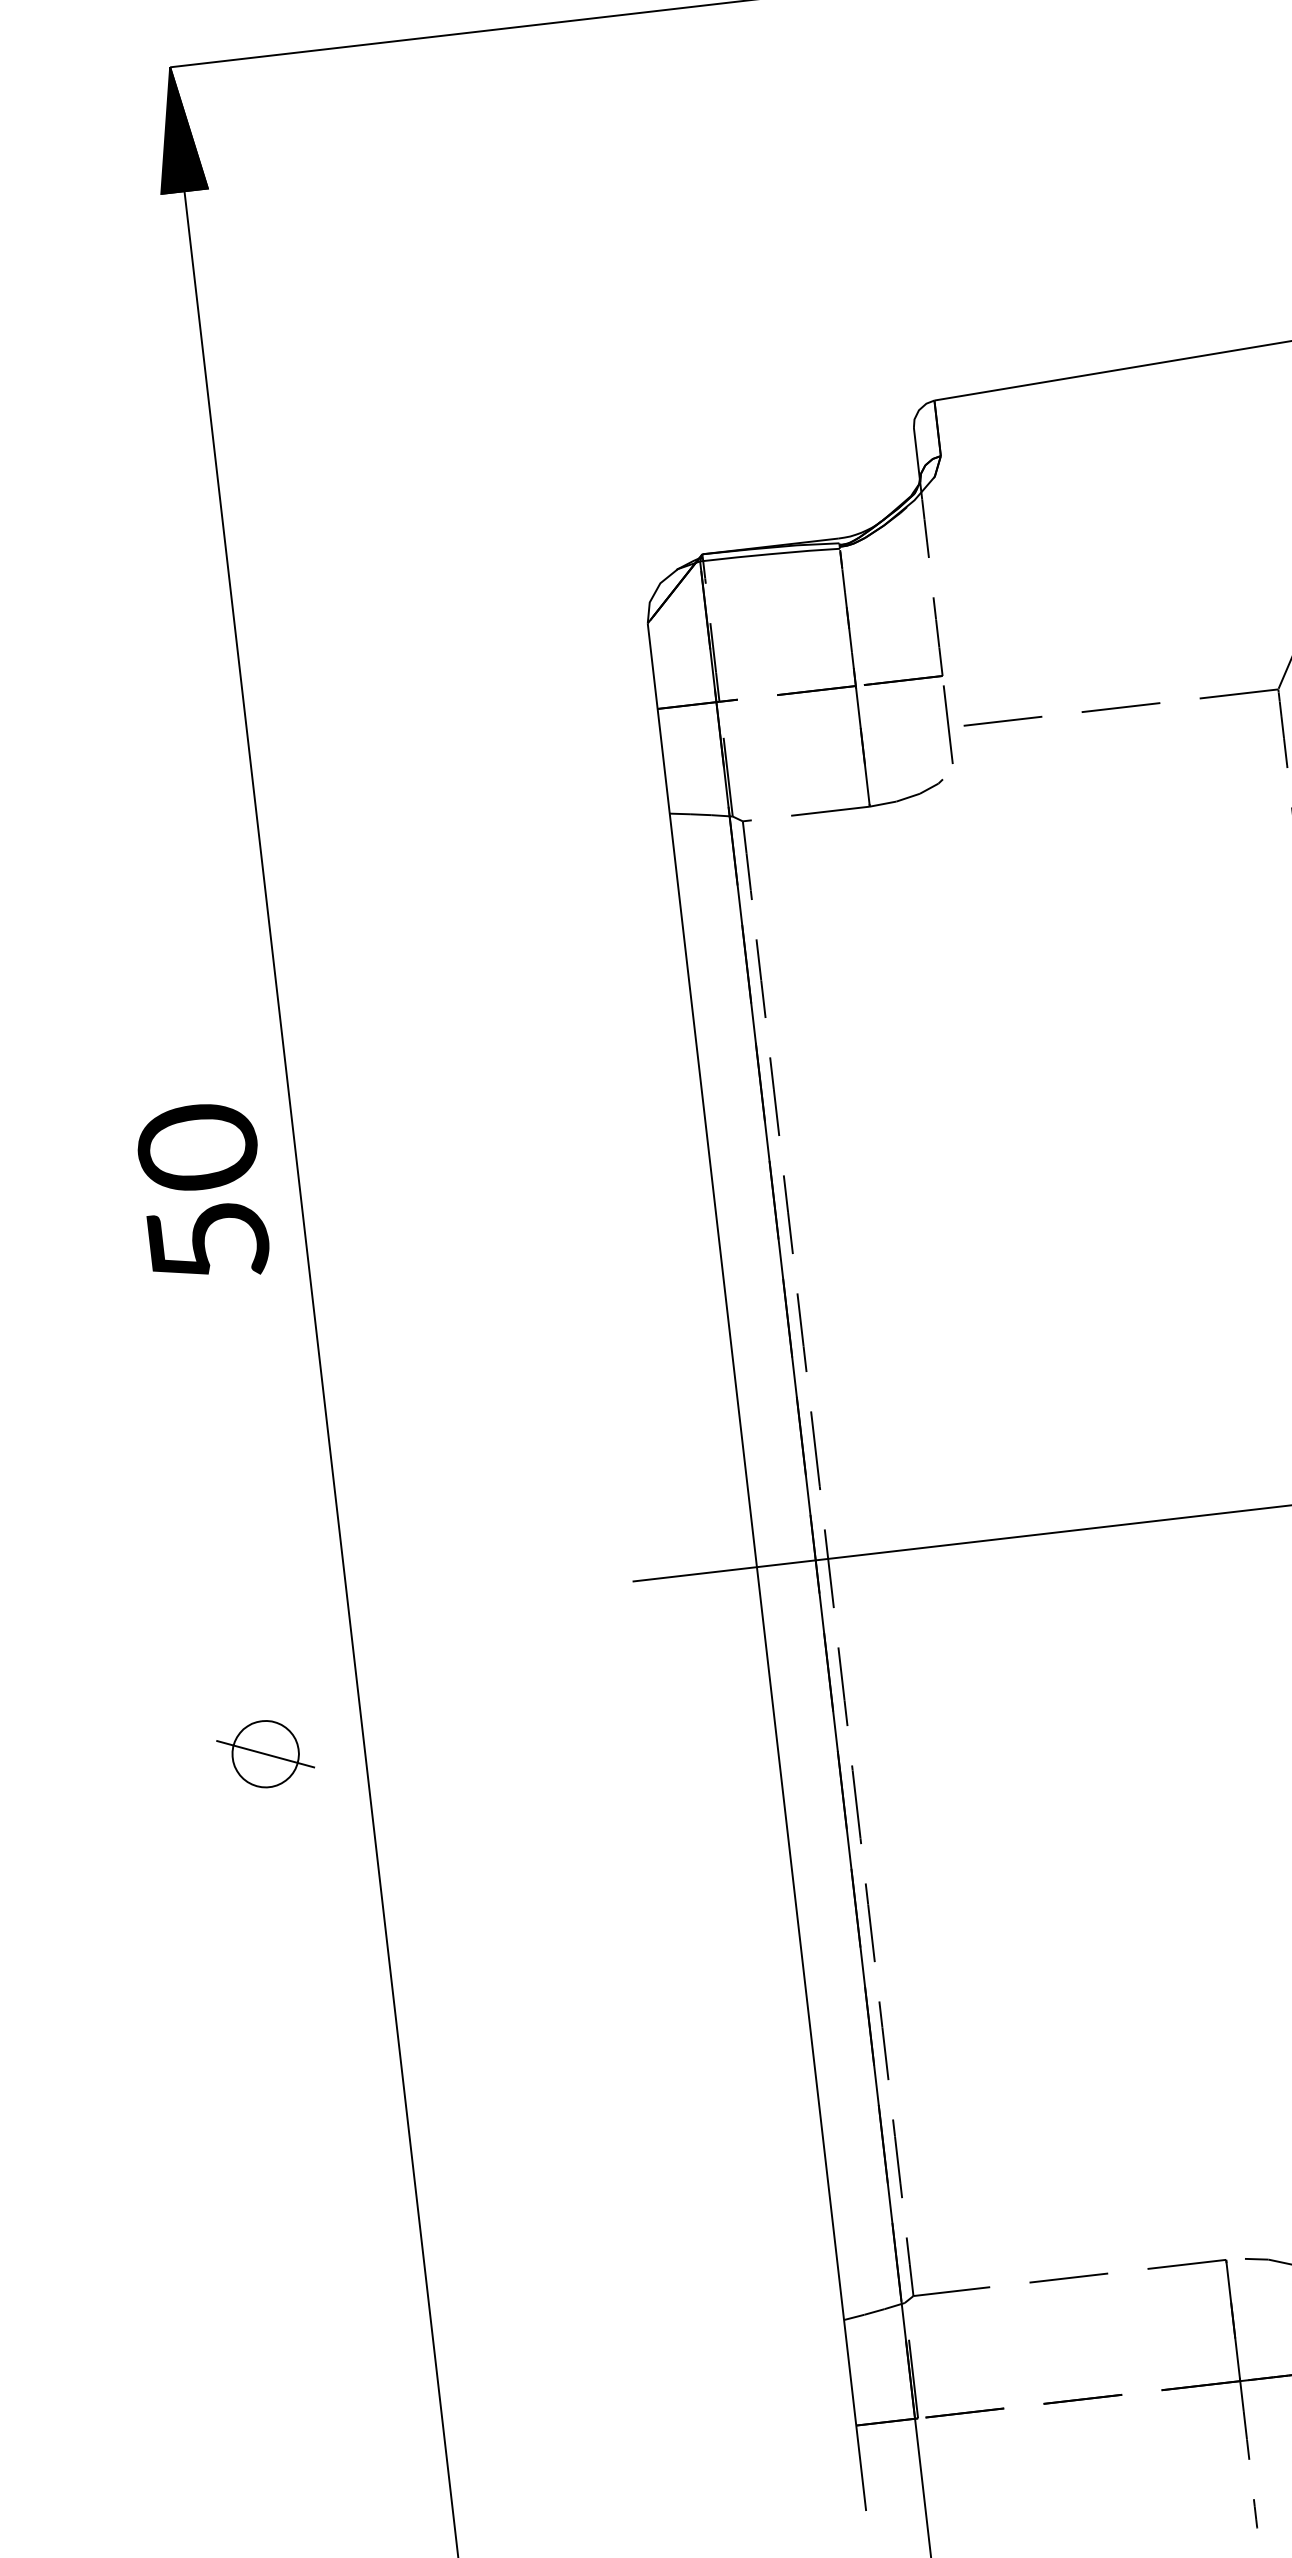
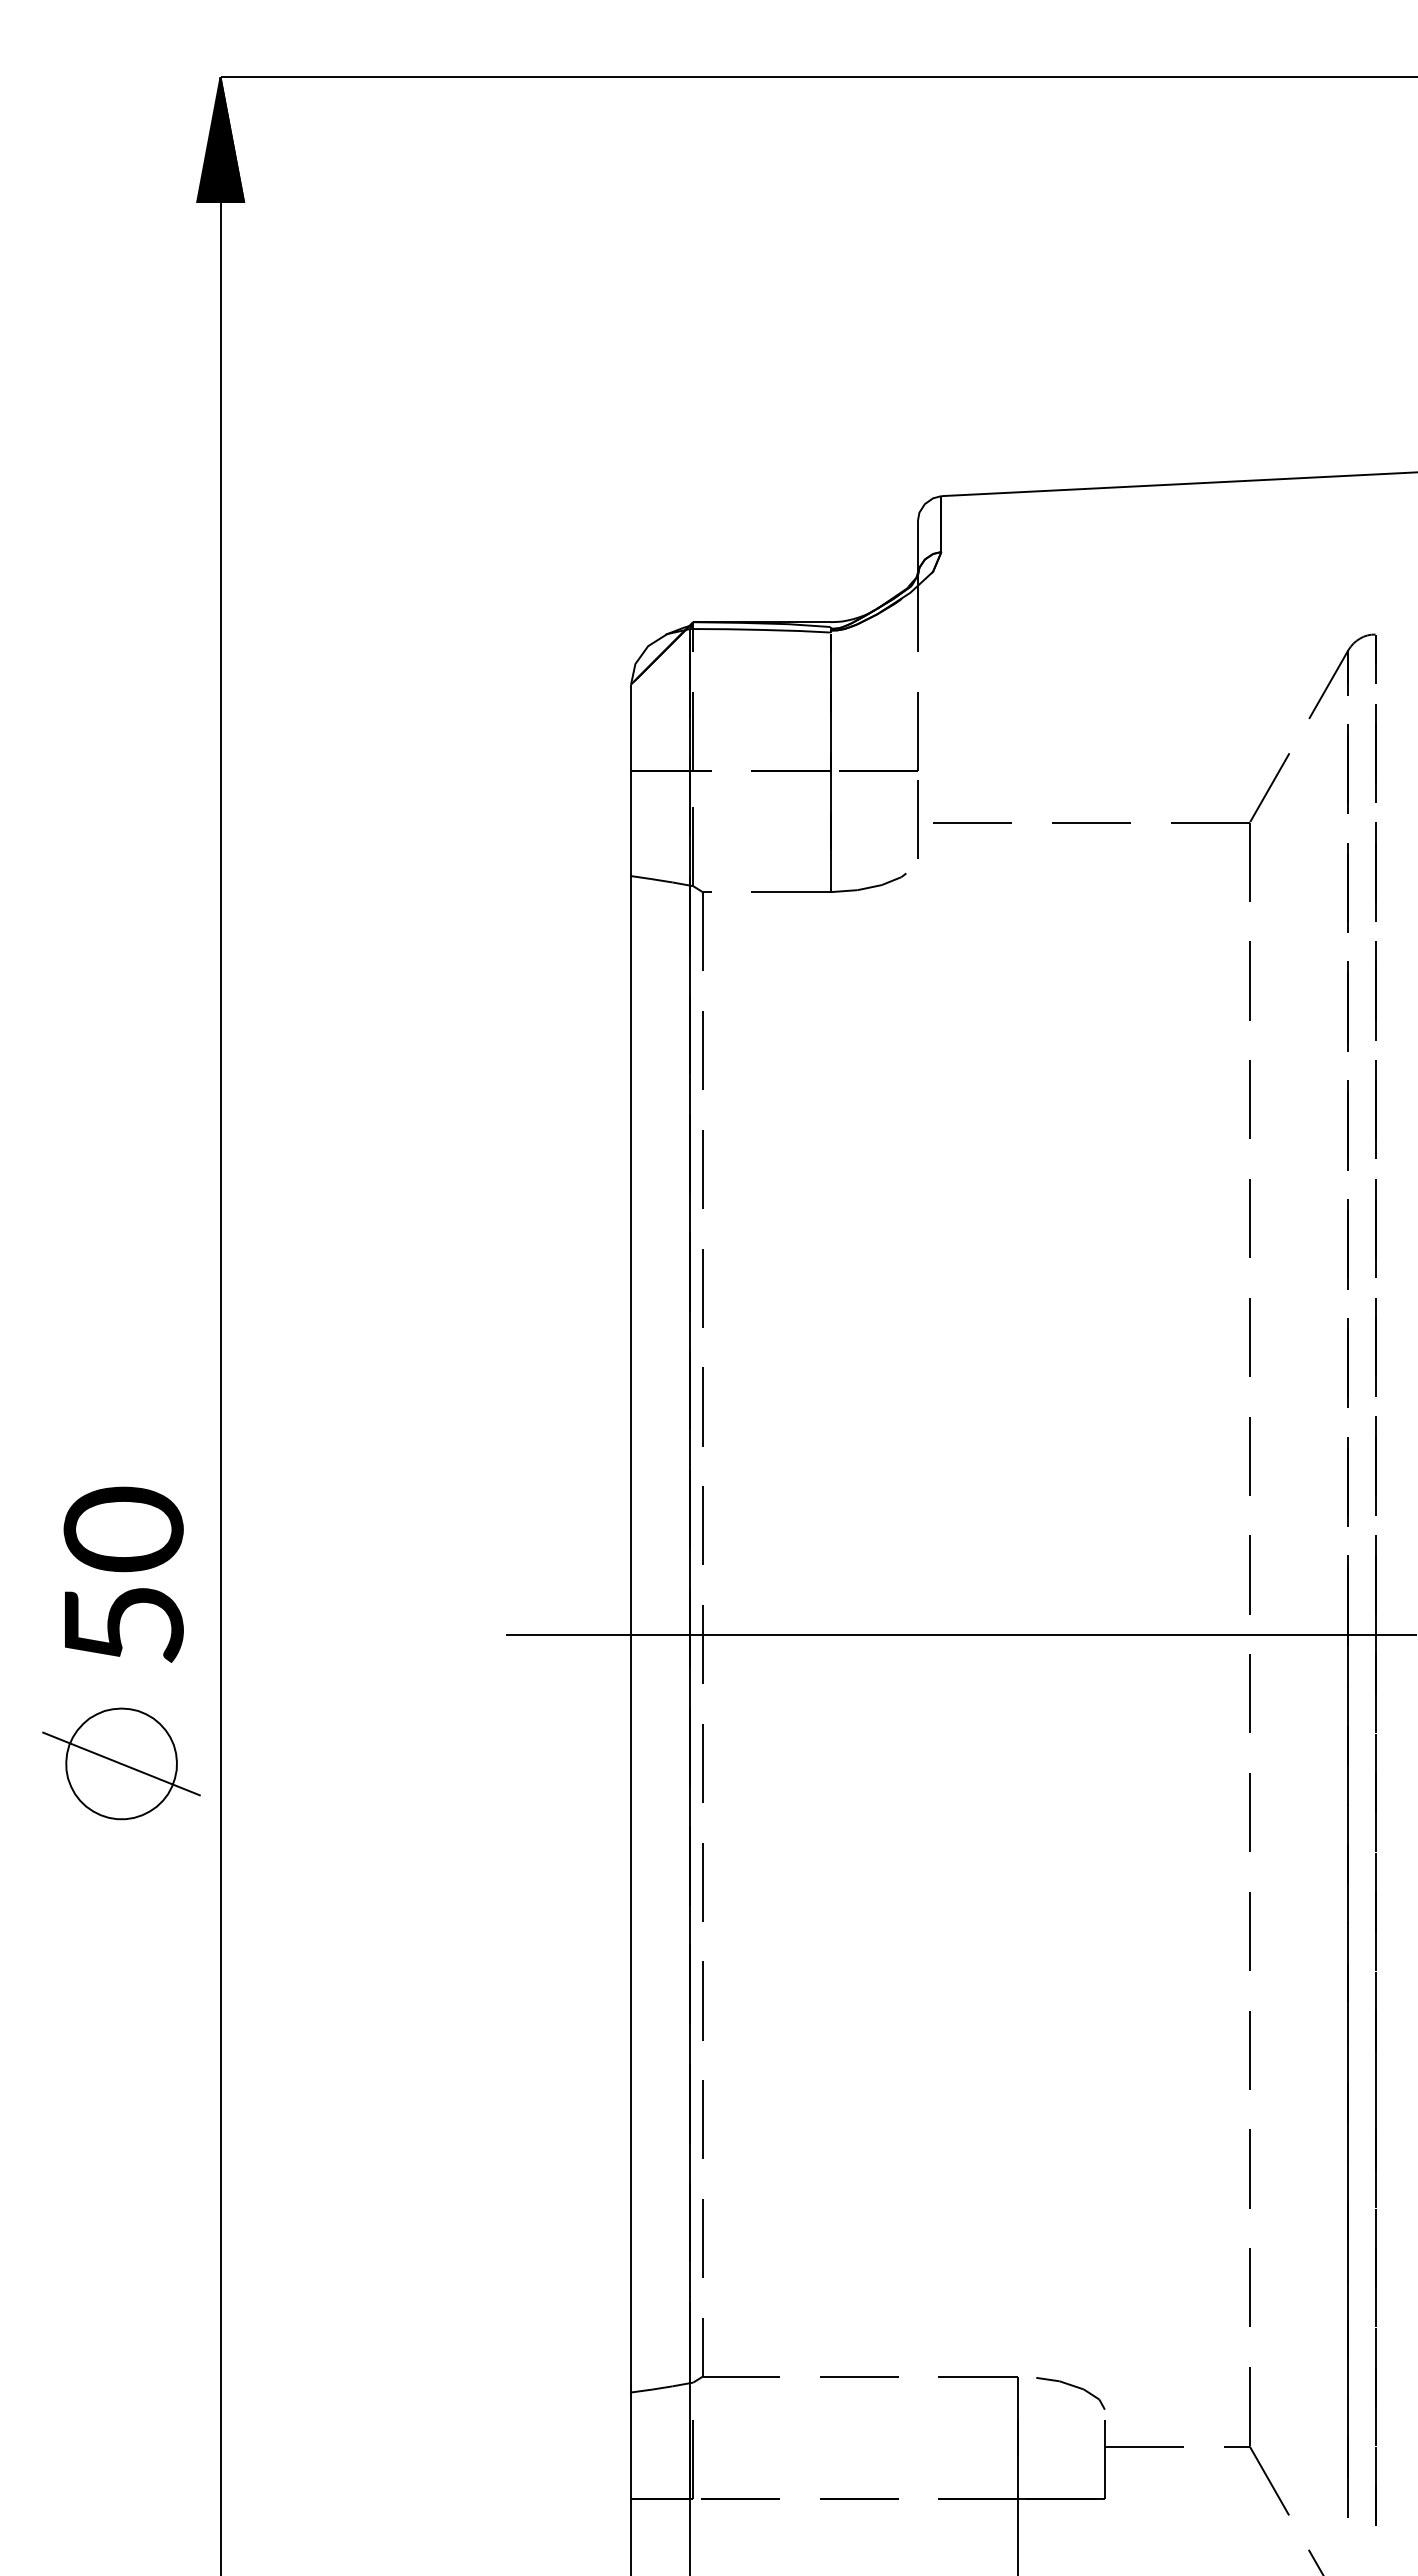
text: (202, 1192) -> (123, 1574), moved
part: (265, 1753) -> (121, 1763), size x1.67

